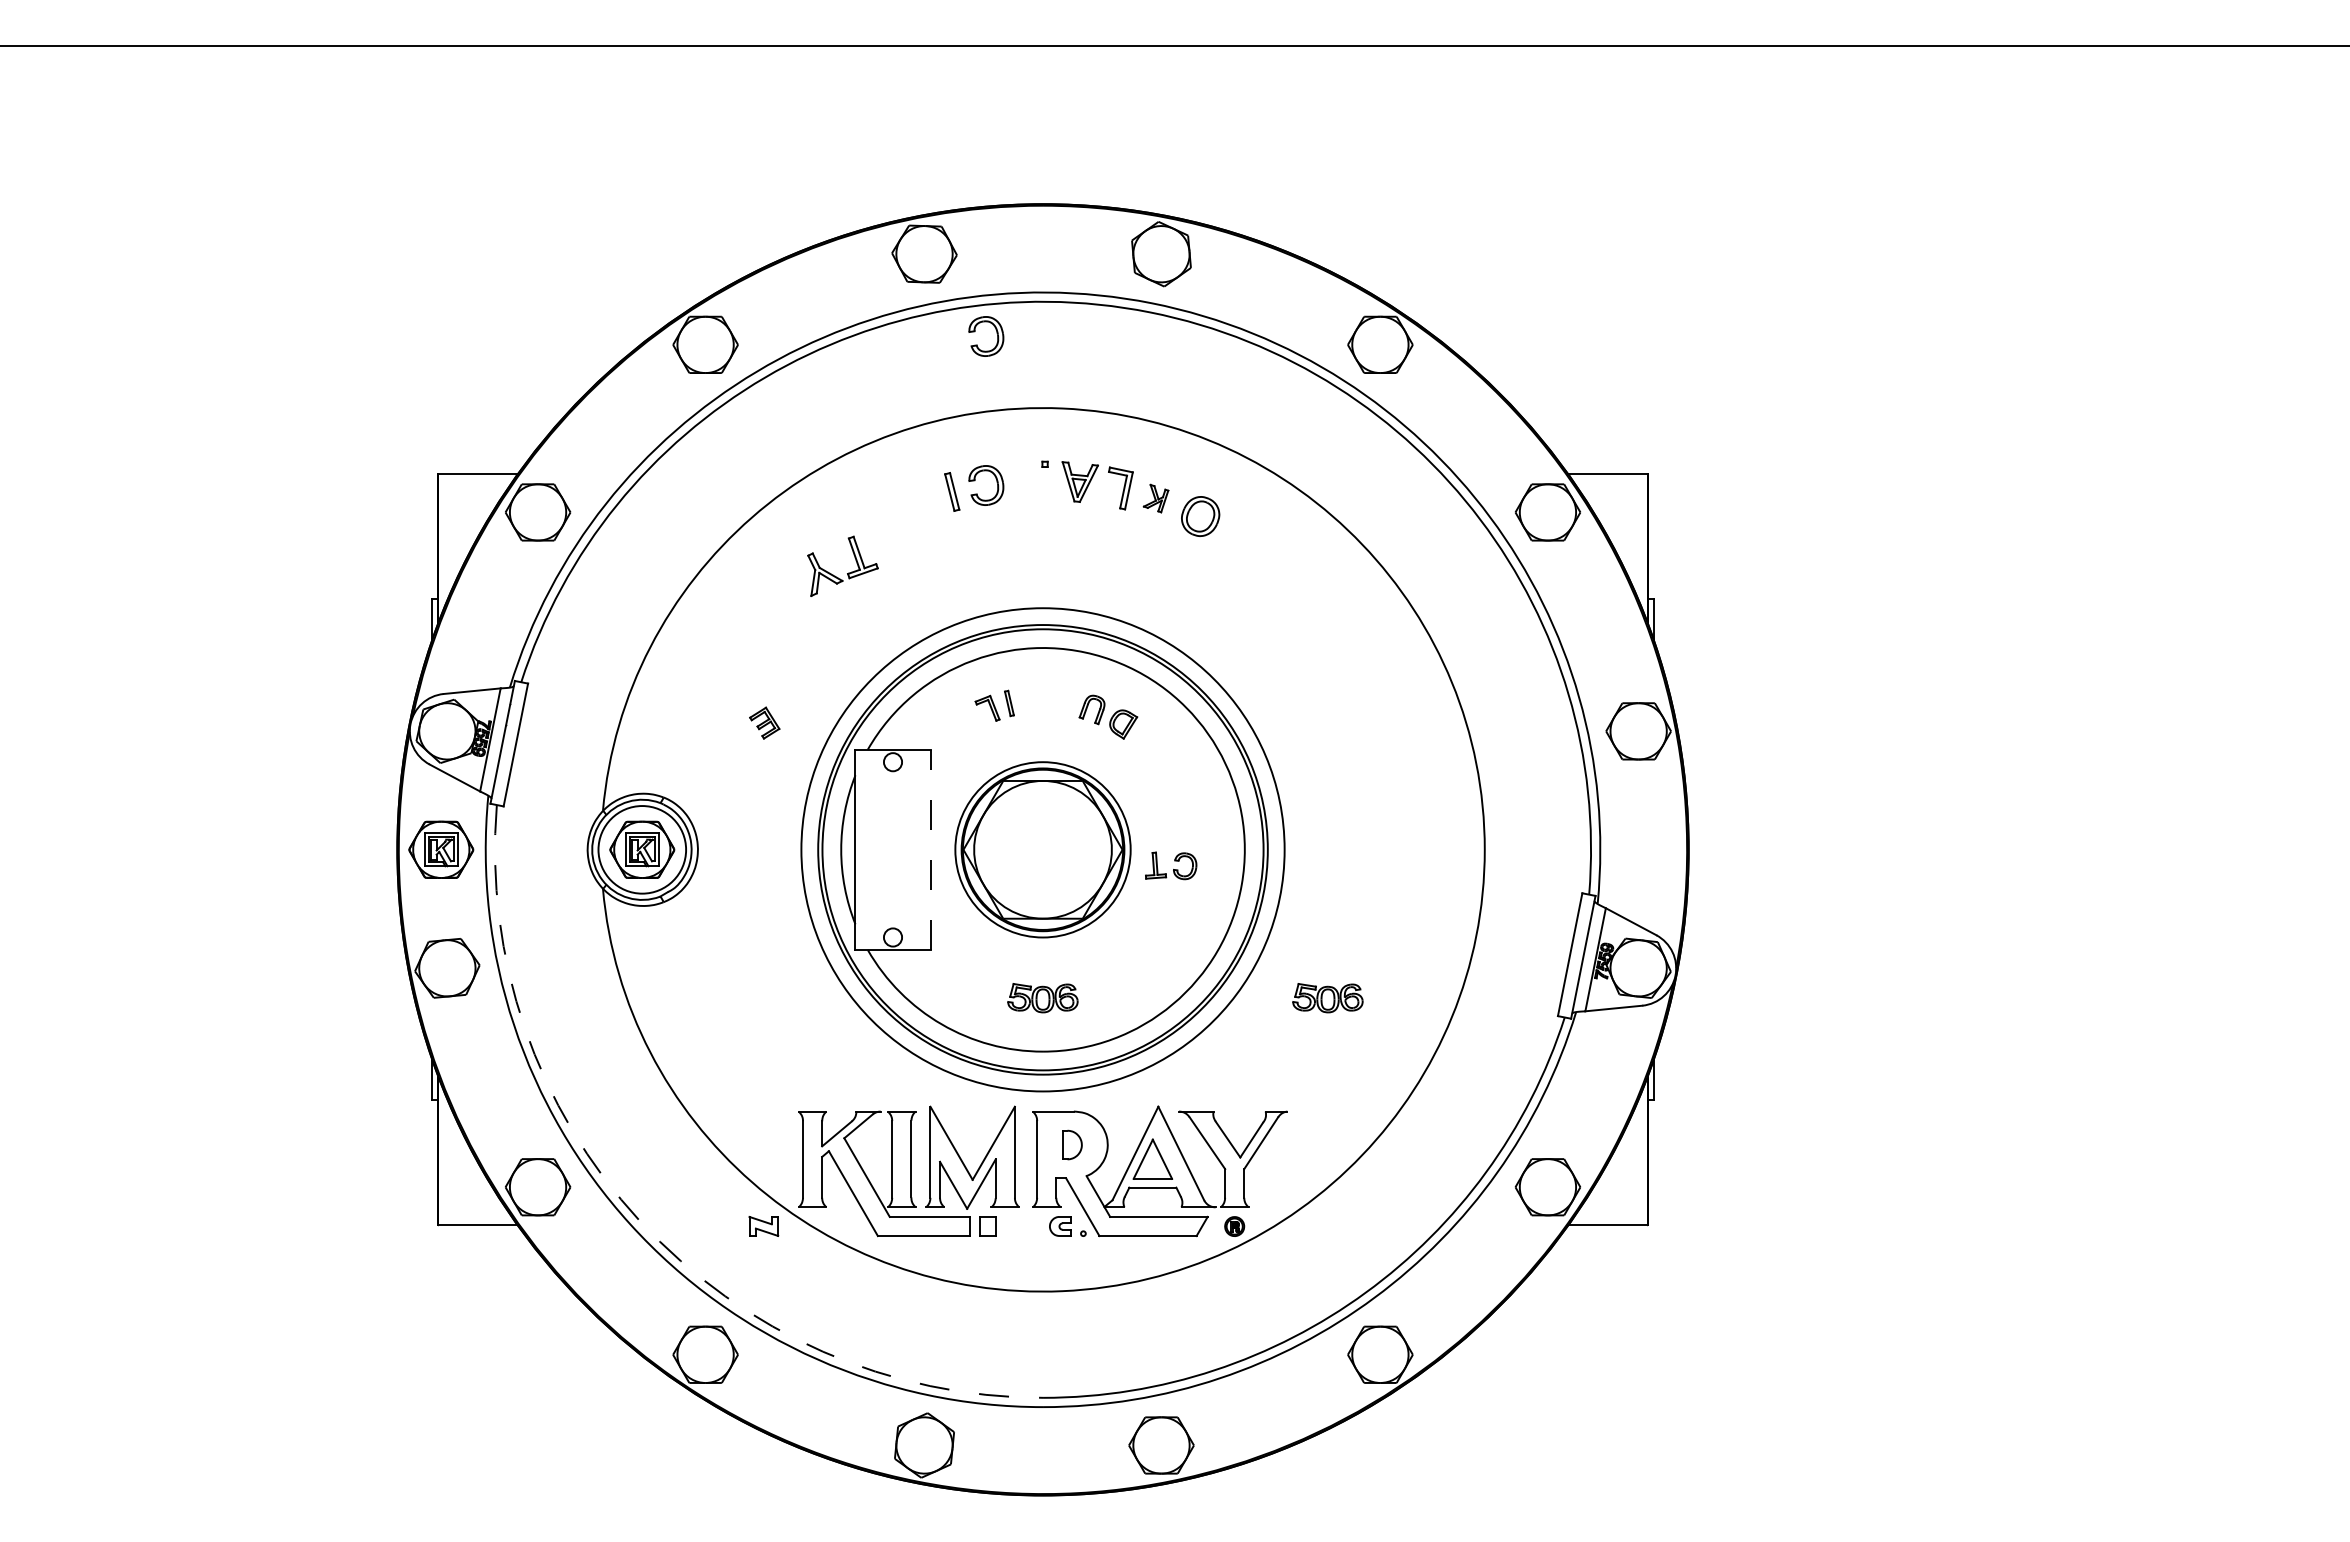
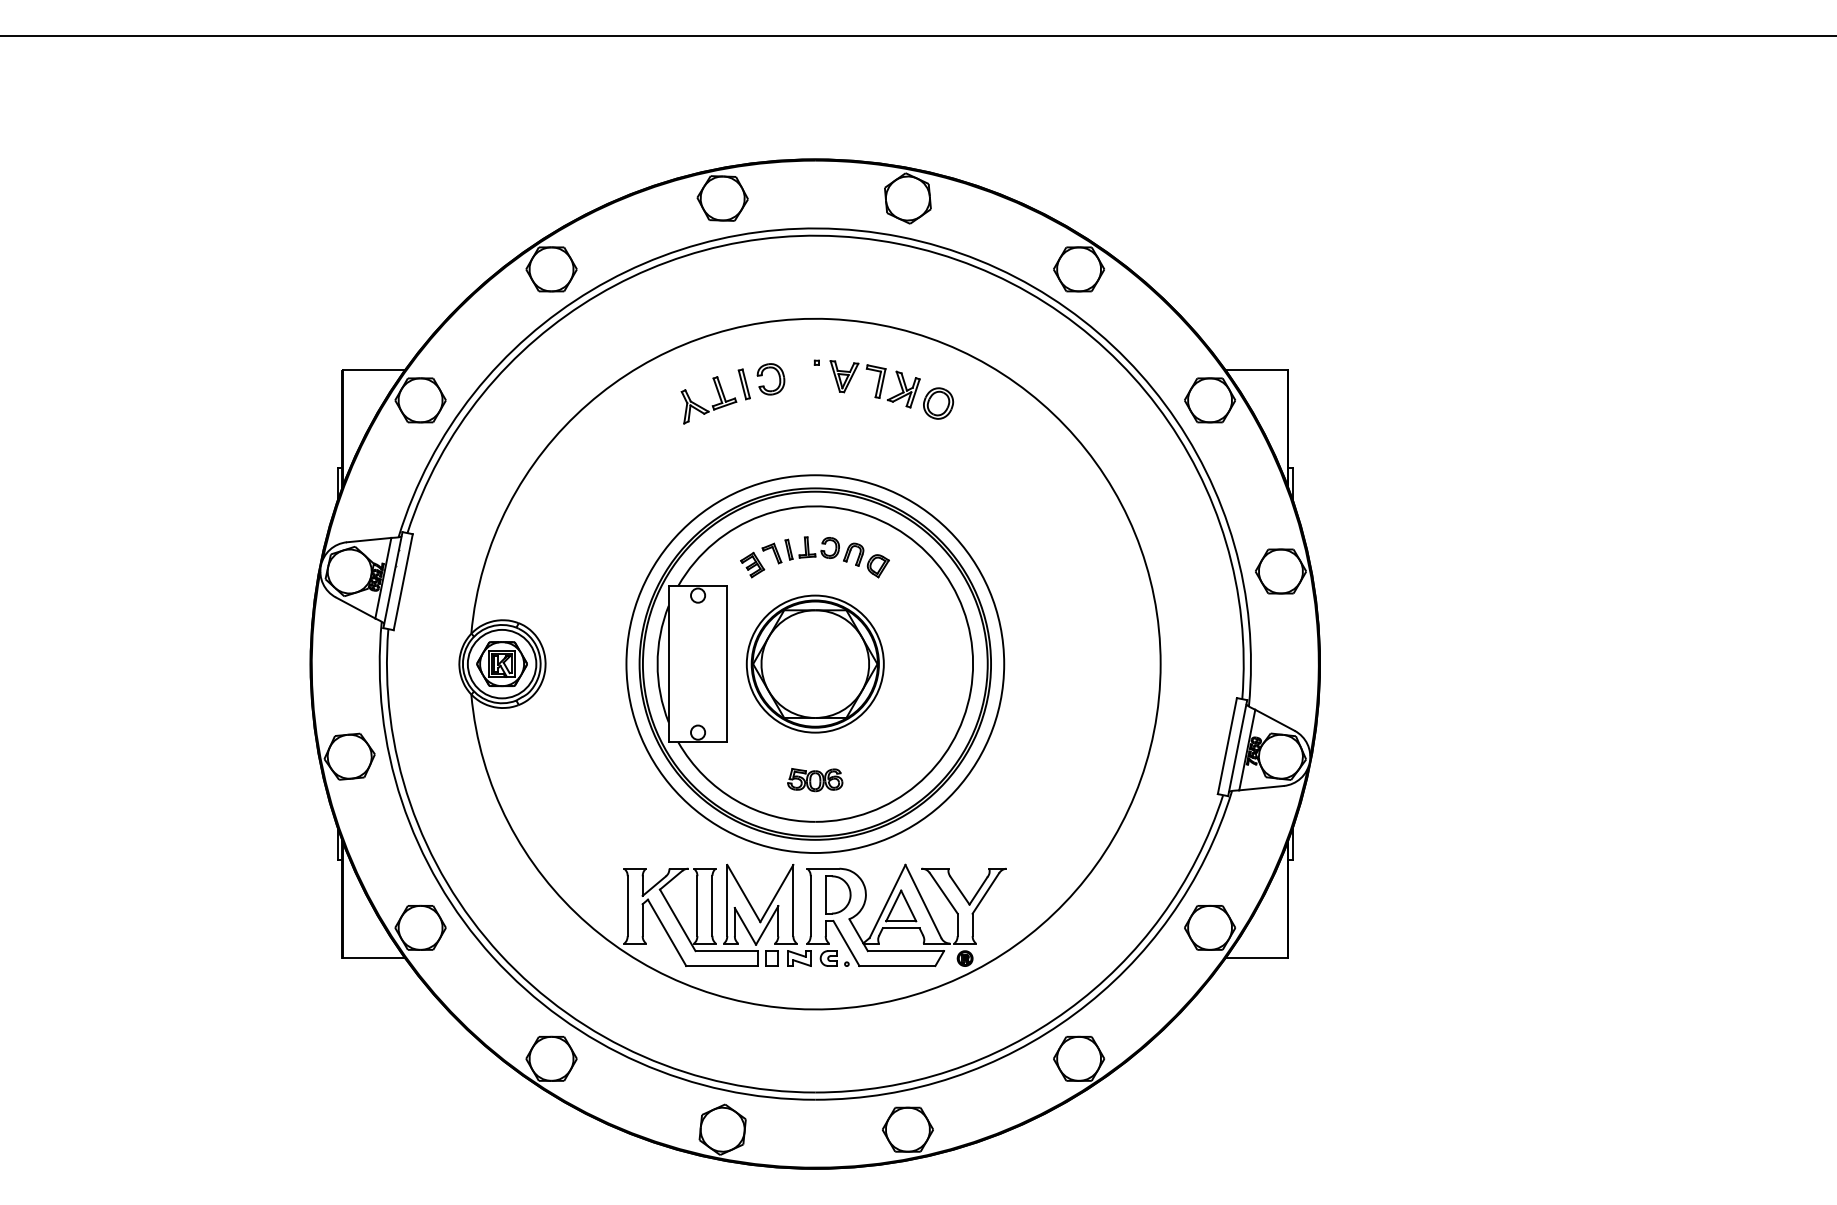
part: (996, 333) -> (778, 260), removed
part: (1155, 498) -> (903, 389), size x1.67
part: (848, 572) -> (713, 405), moved
part: (764, 722) -> (752, 564), moved
part: (441, 849) -> (345, 663), removed
line: (930, 849) -> (727, 663), dashed -> solid
part: (1171, 865) -> (819, 547), moved
part: (1327, 998) -> (1037, 780), removed
part: (1072, 1144) -> (838, 894), size x1.67
arc: (640, 1221) -> (500, 954), dashed -> solid
part: (763, 1226) -> (799, 958), moved

